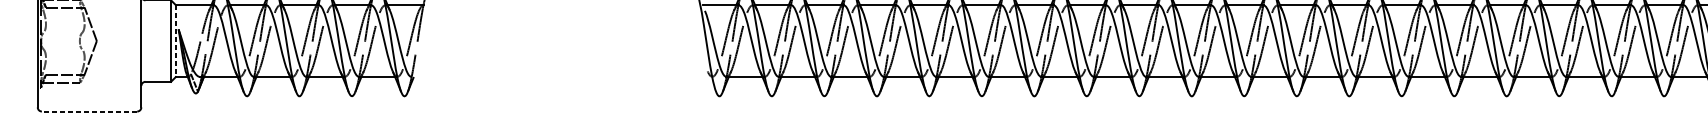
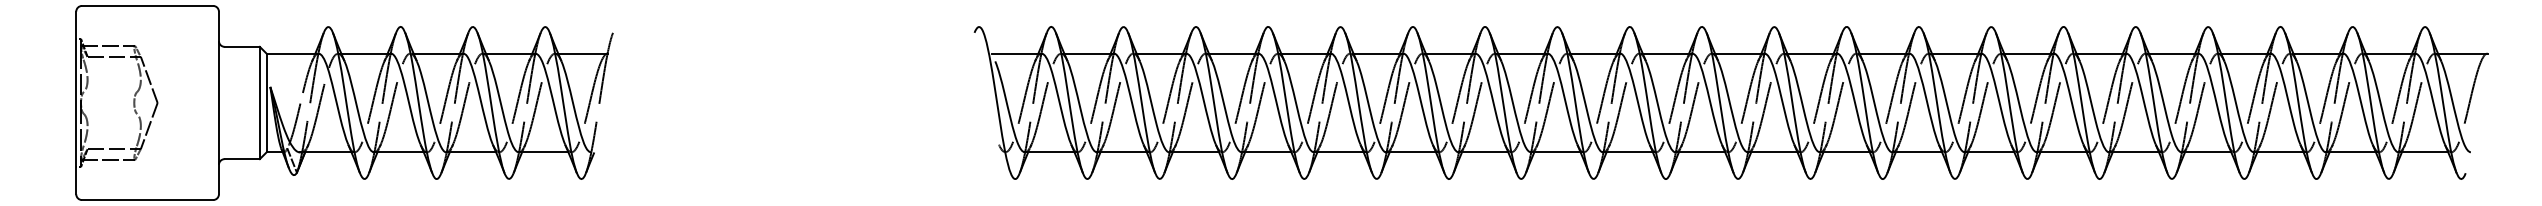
line: (175, 41) -> (266, 103), dashed -> solid
line: (89, 111) -> (147, 200), dashed -> solid

